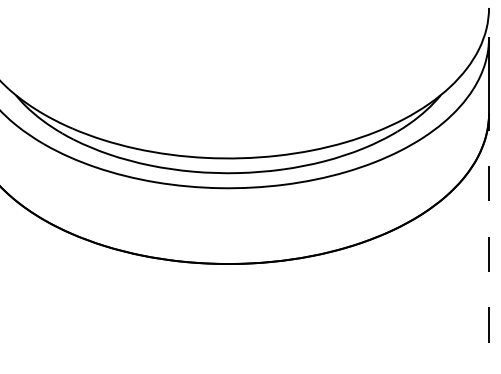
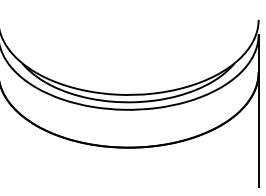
line: (488, 227) -> (258, 129), dashed -> solid

